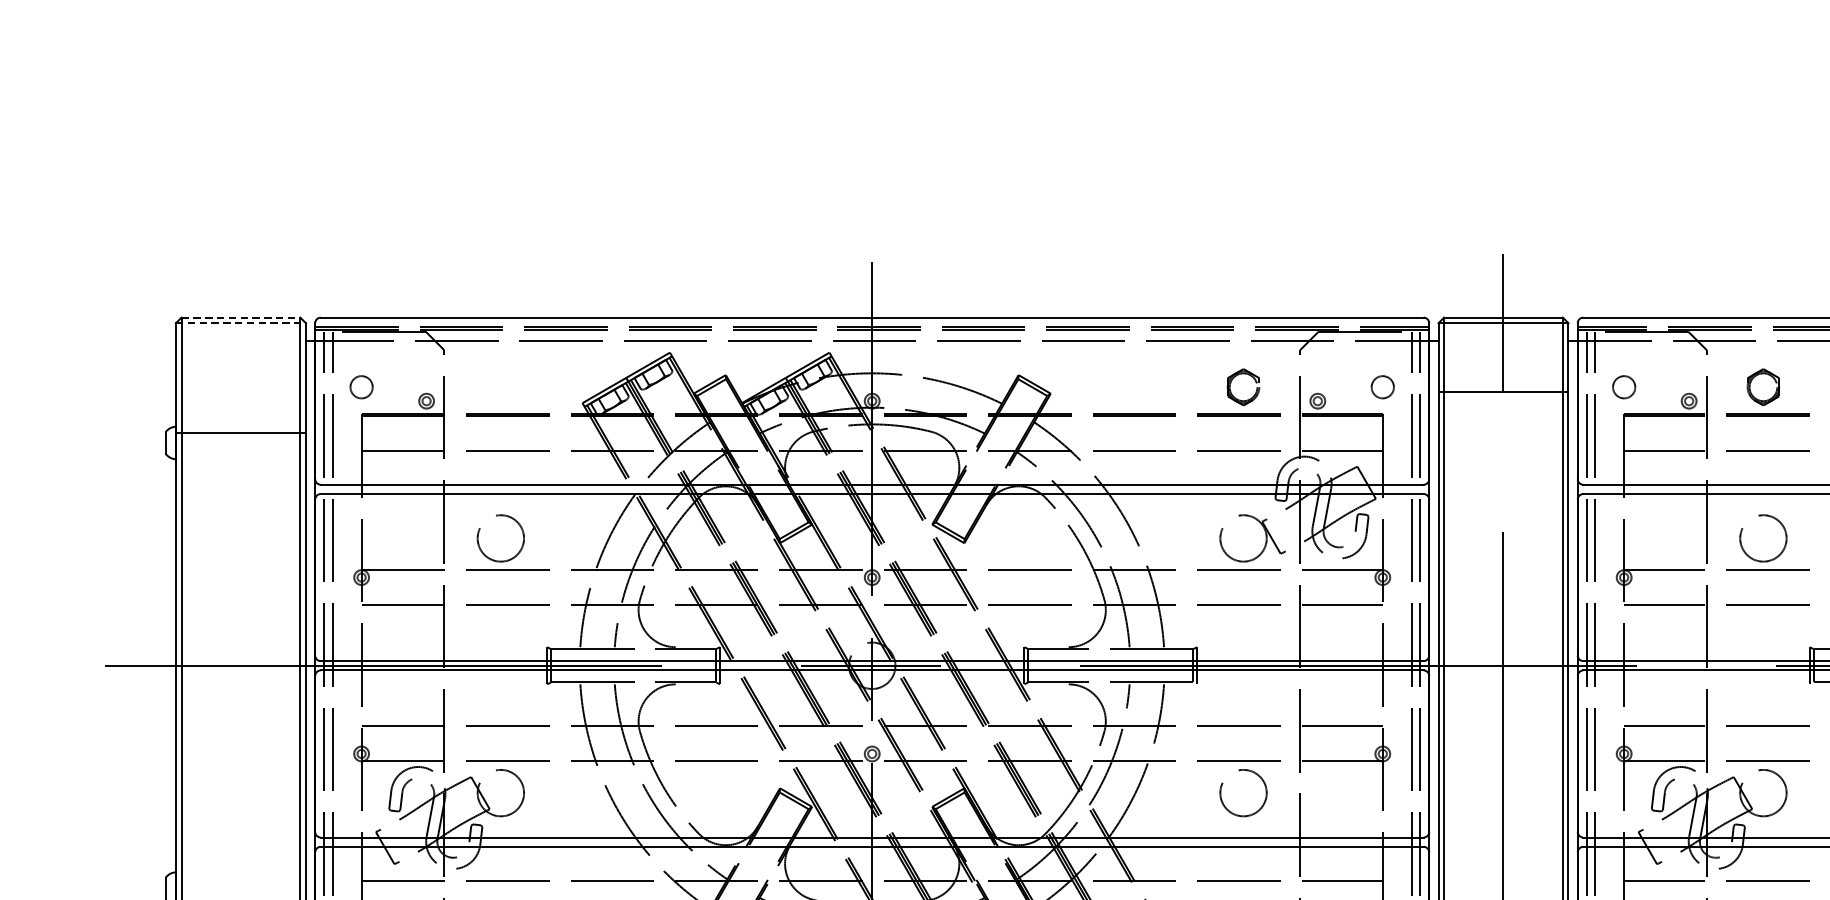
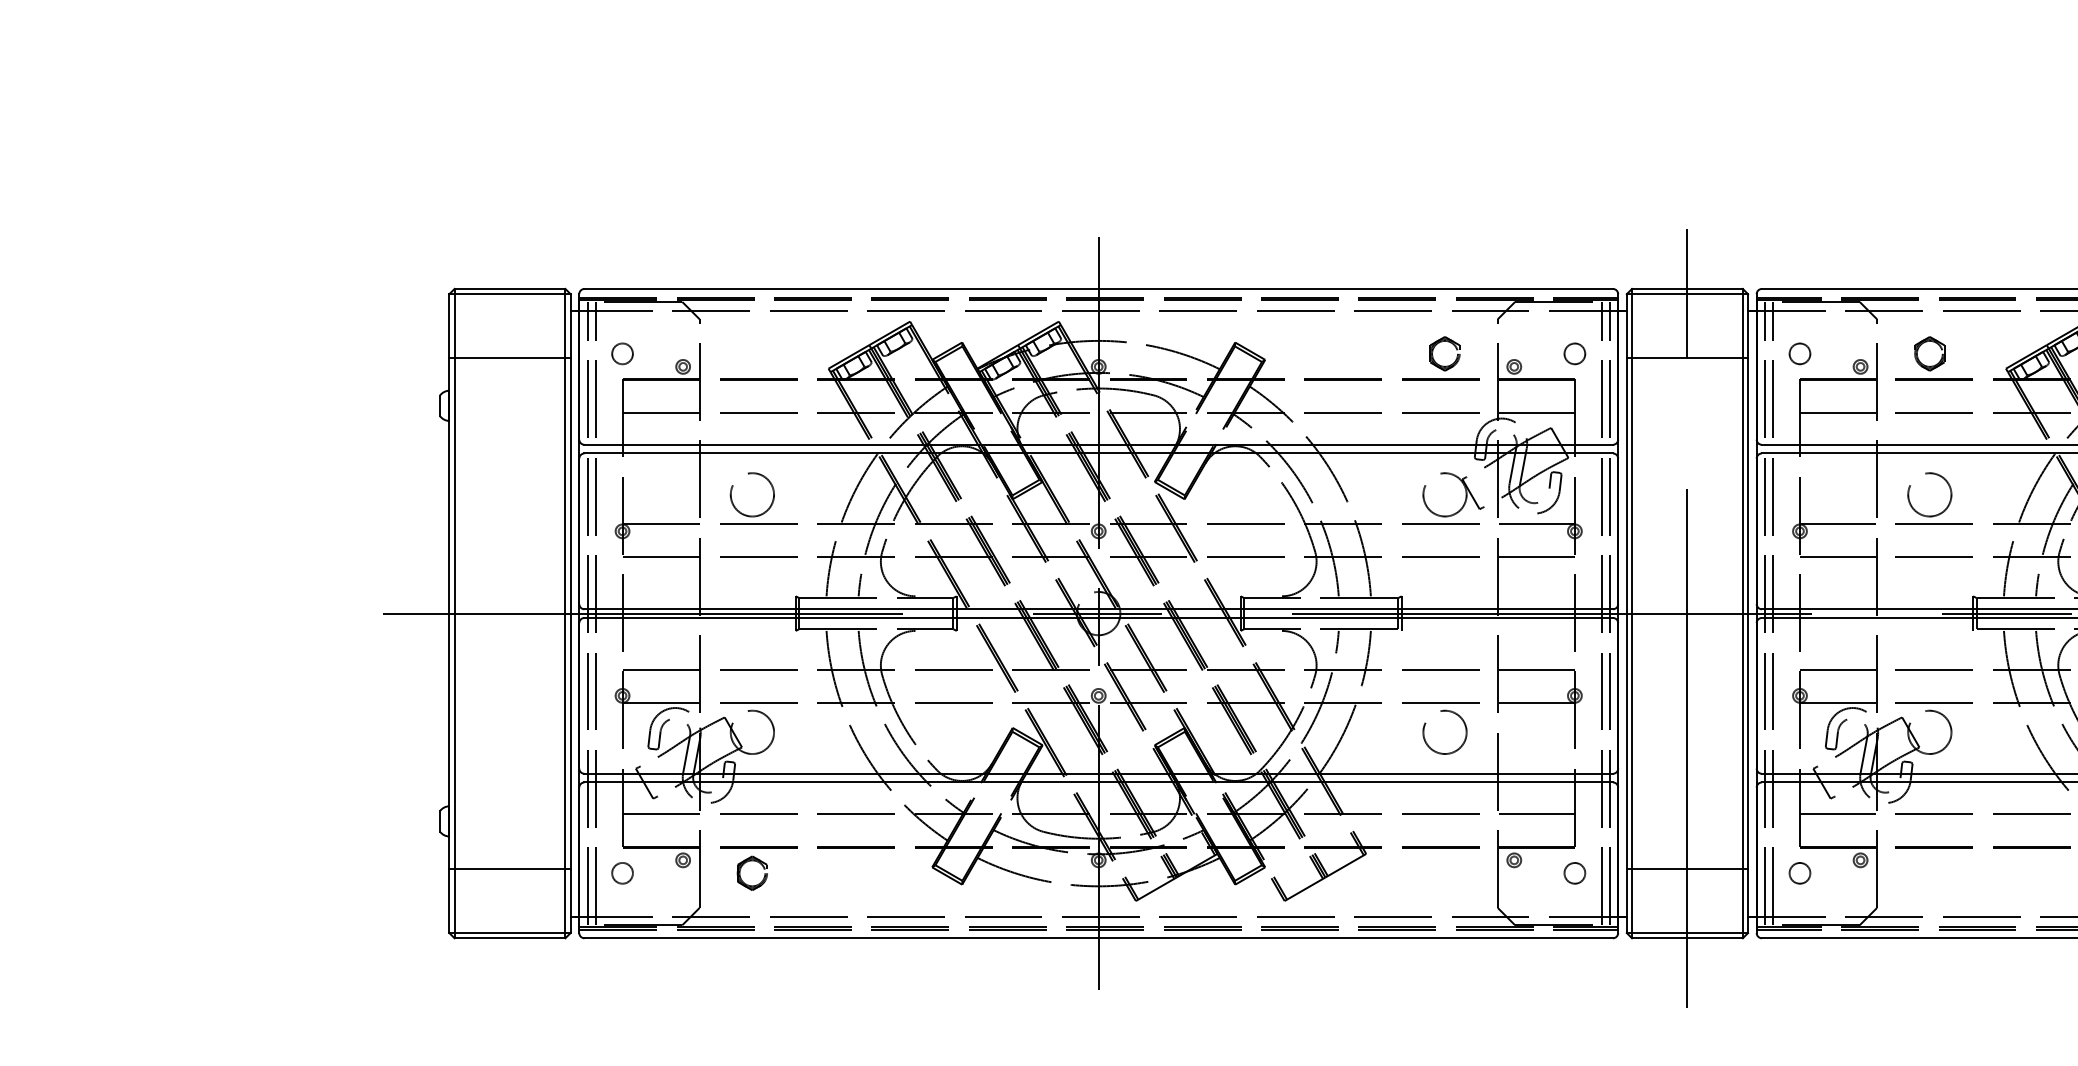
line: (241, 317) -> (510, 288), dashed -> solid
line: (241, 323) -> (510, 294), dashed -> solid
line: (240, 432) -> (509, 358), moved

